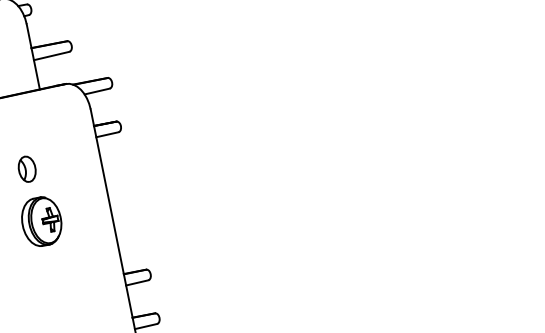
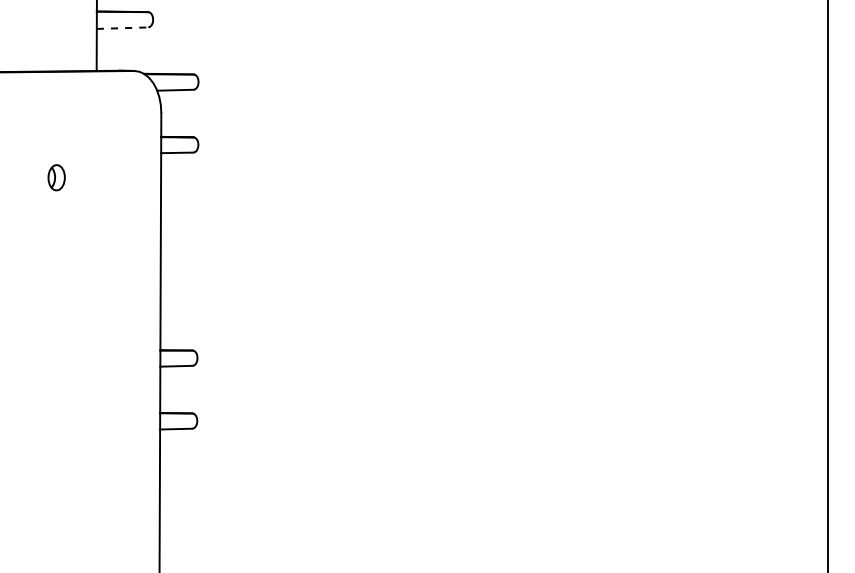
line: (51, 56) -> (122, 28), solid -> dashed
part: (27, 169) -> (56, 177), size x0.7
part: (41, 221) -> (61, 254), removed

